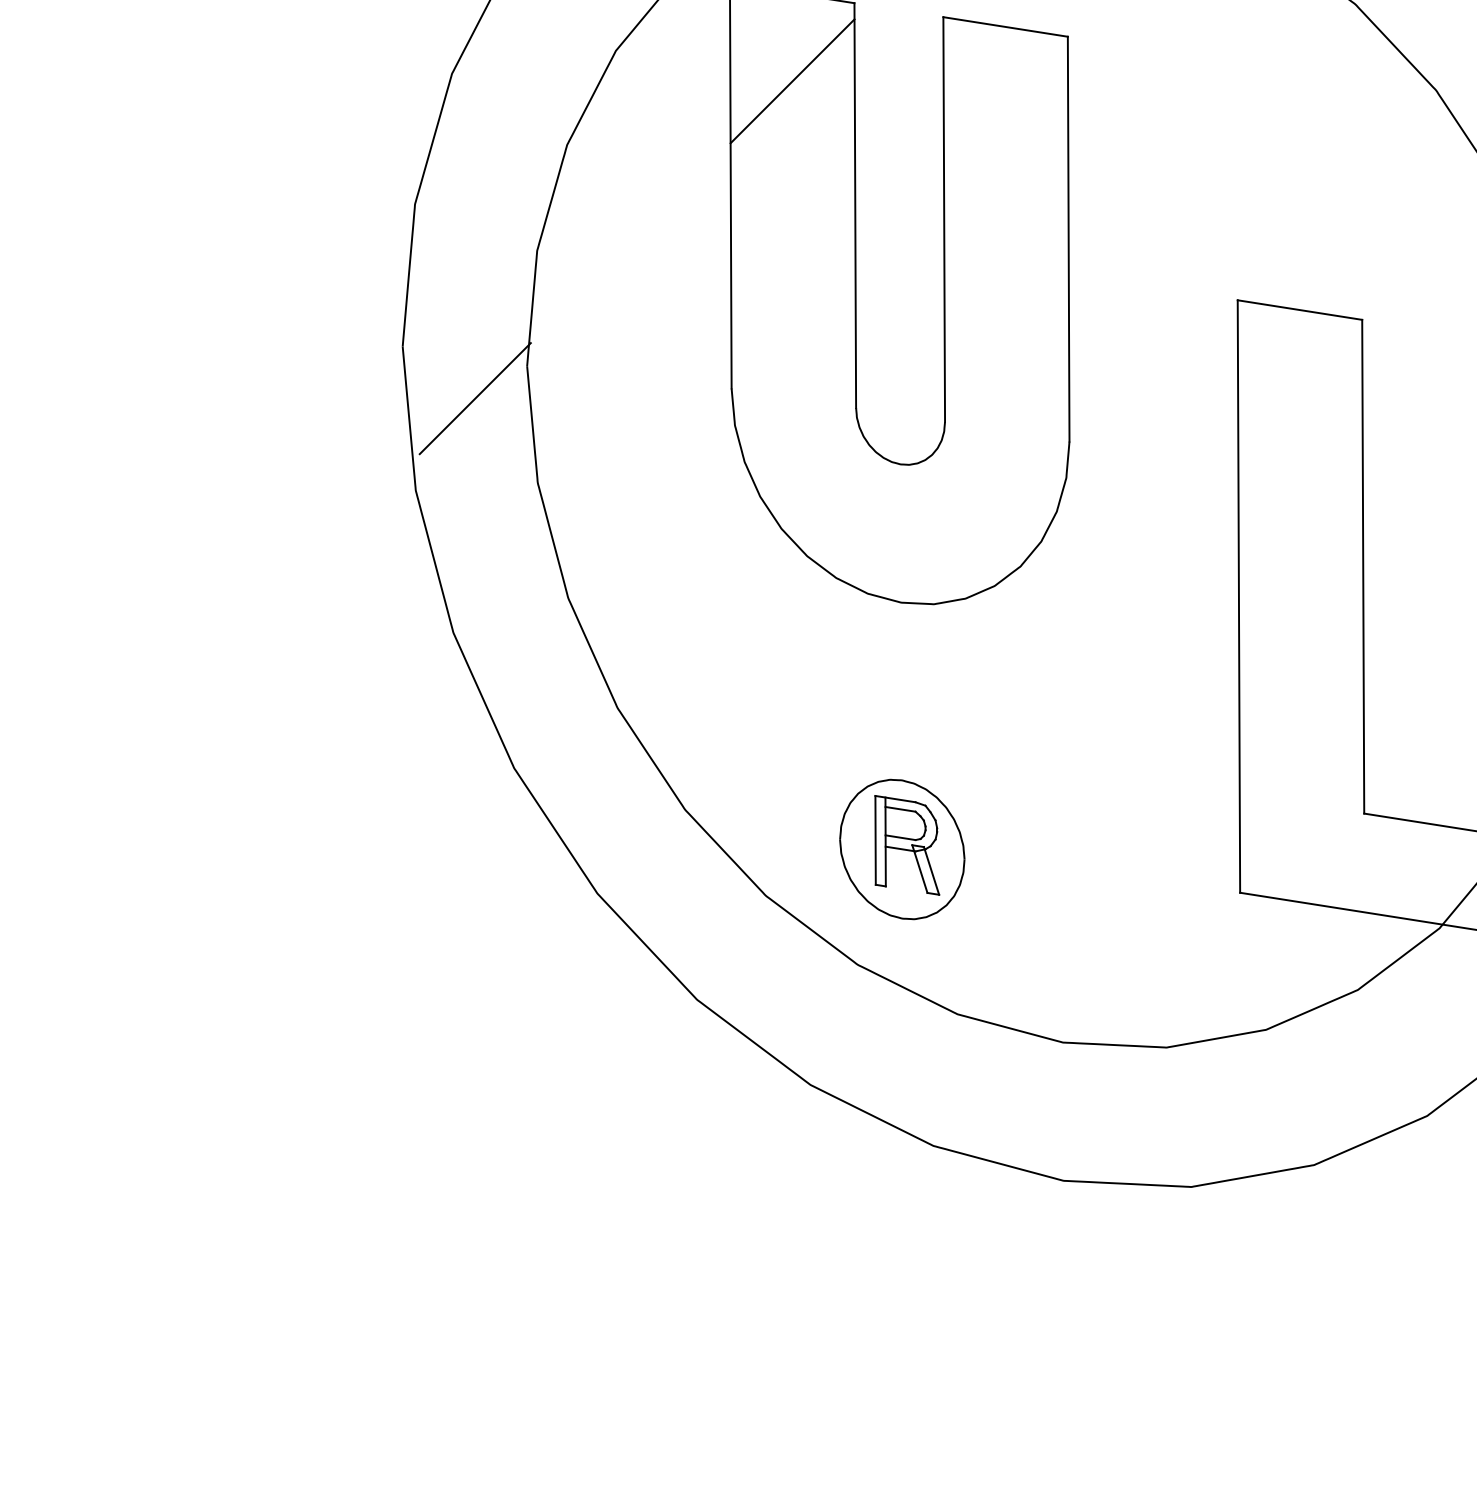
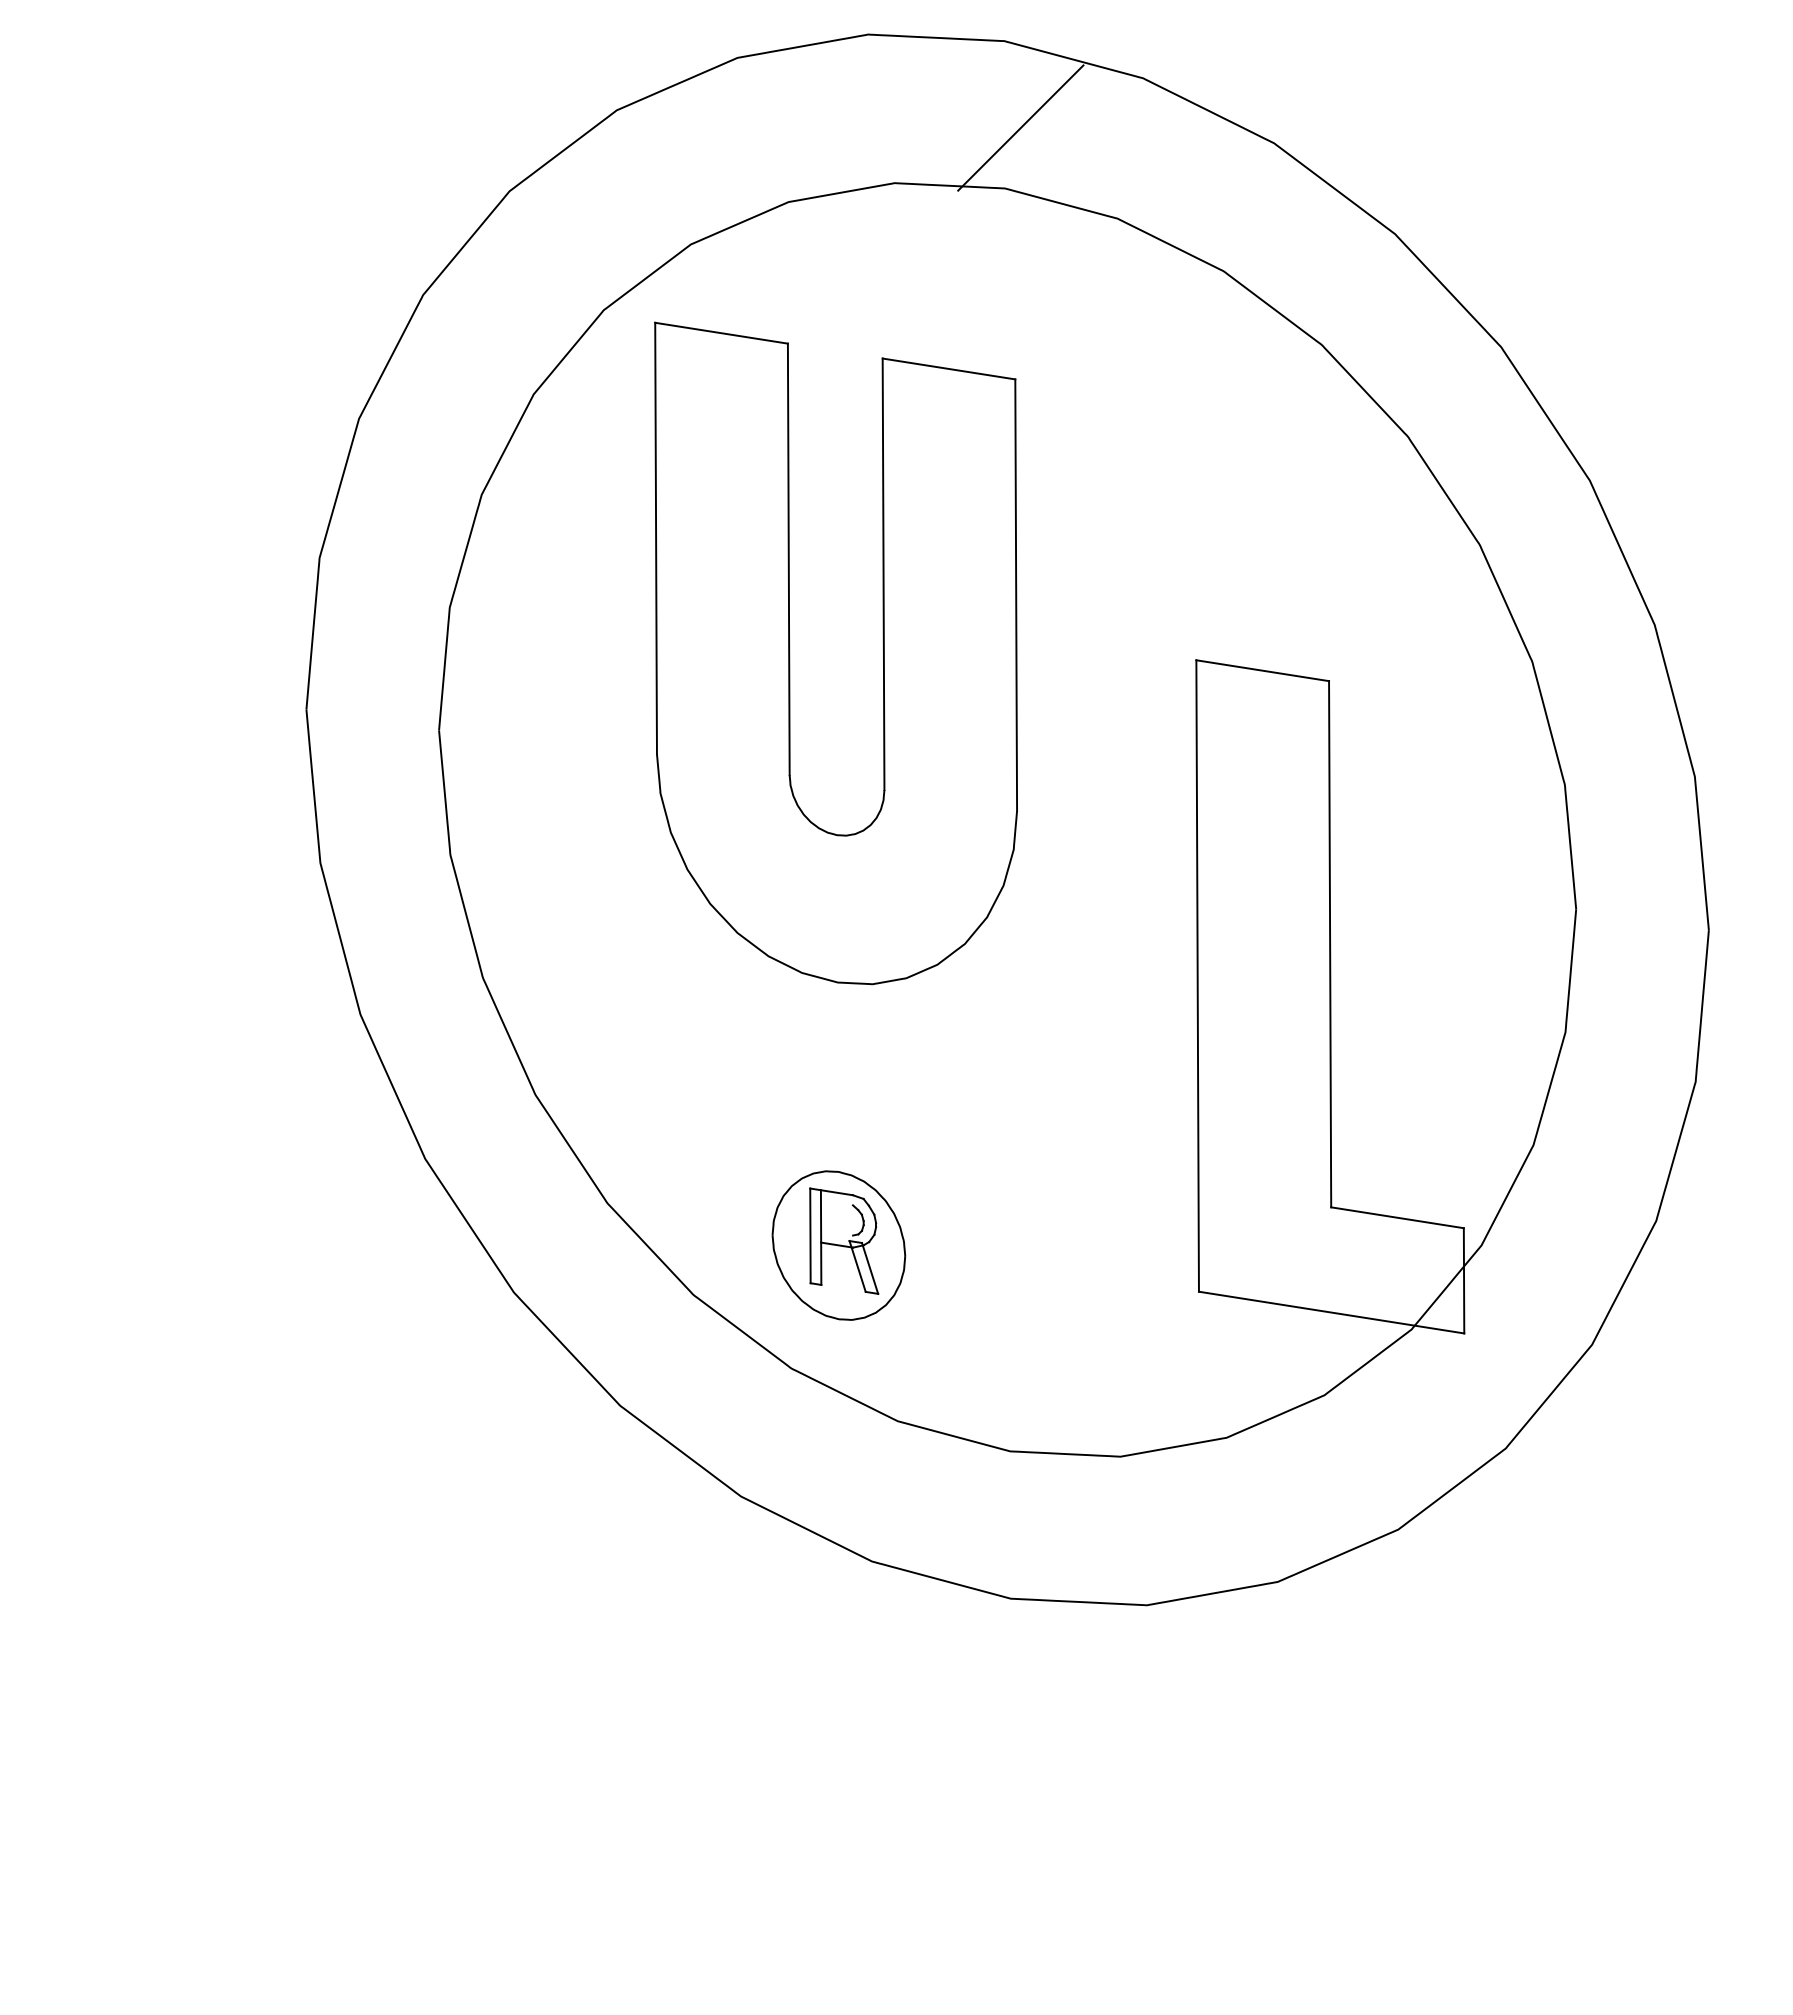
line: (792, 80) -> (721, 426), removed
line: (475, 398) -> (383, 764), removed
line: (900, 809) -> (836, 1202), removed
line: (900, 837) -> (837, 1232), removed

